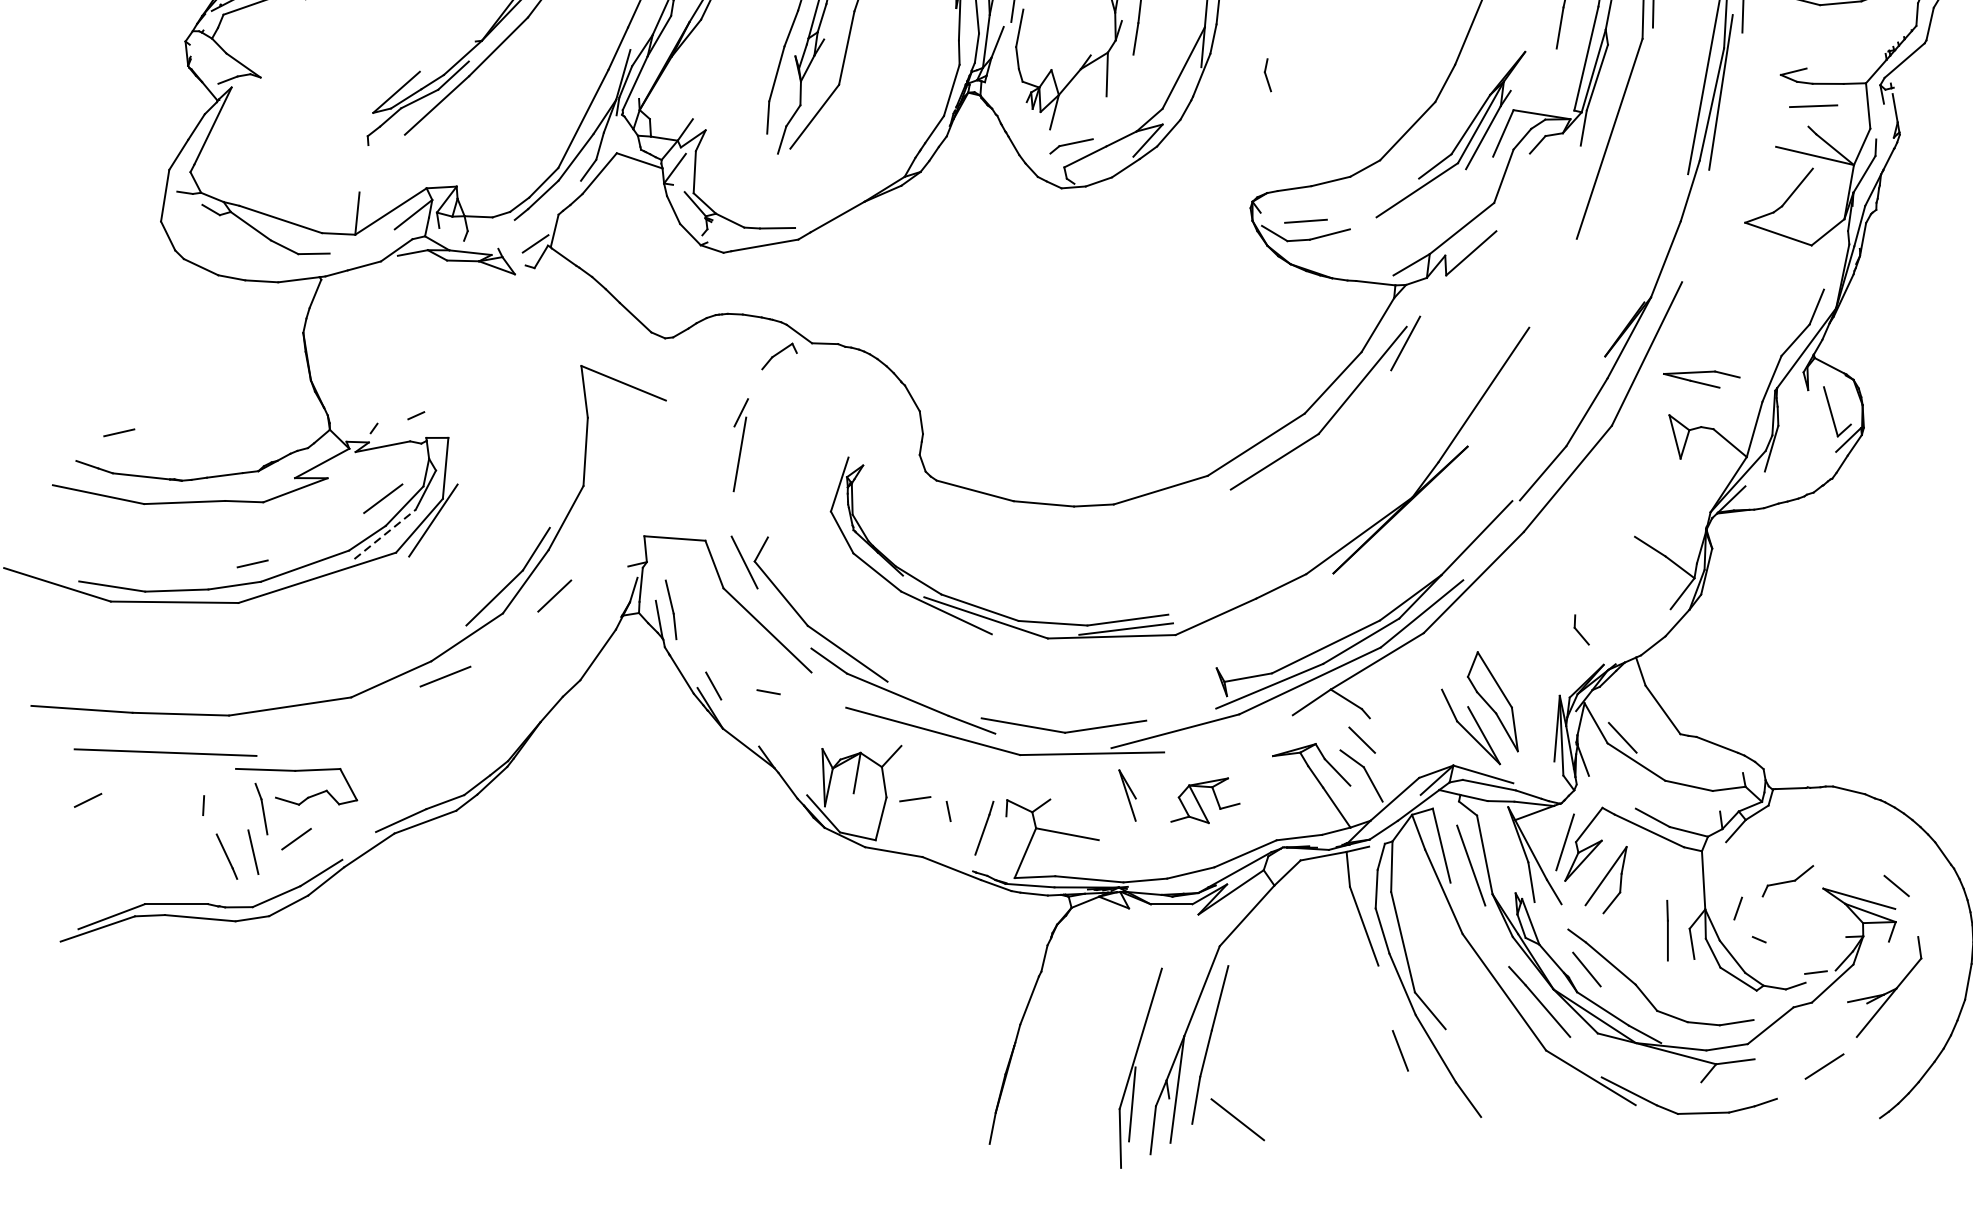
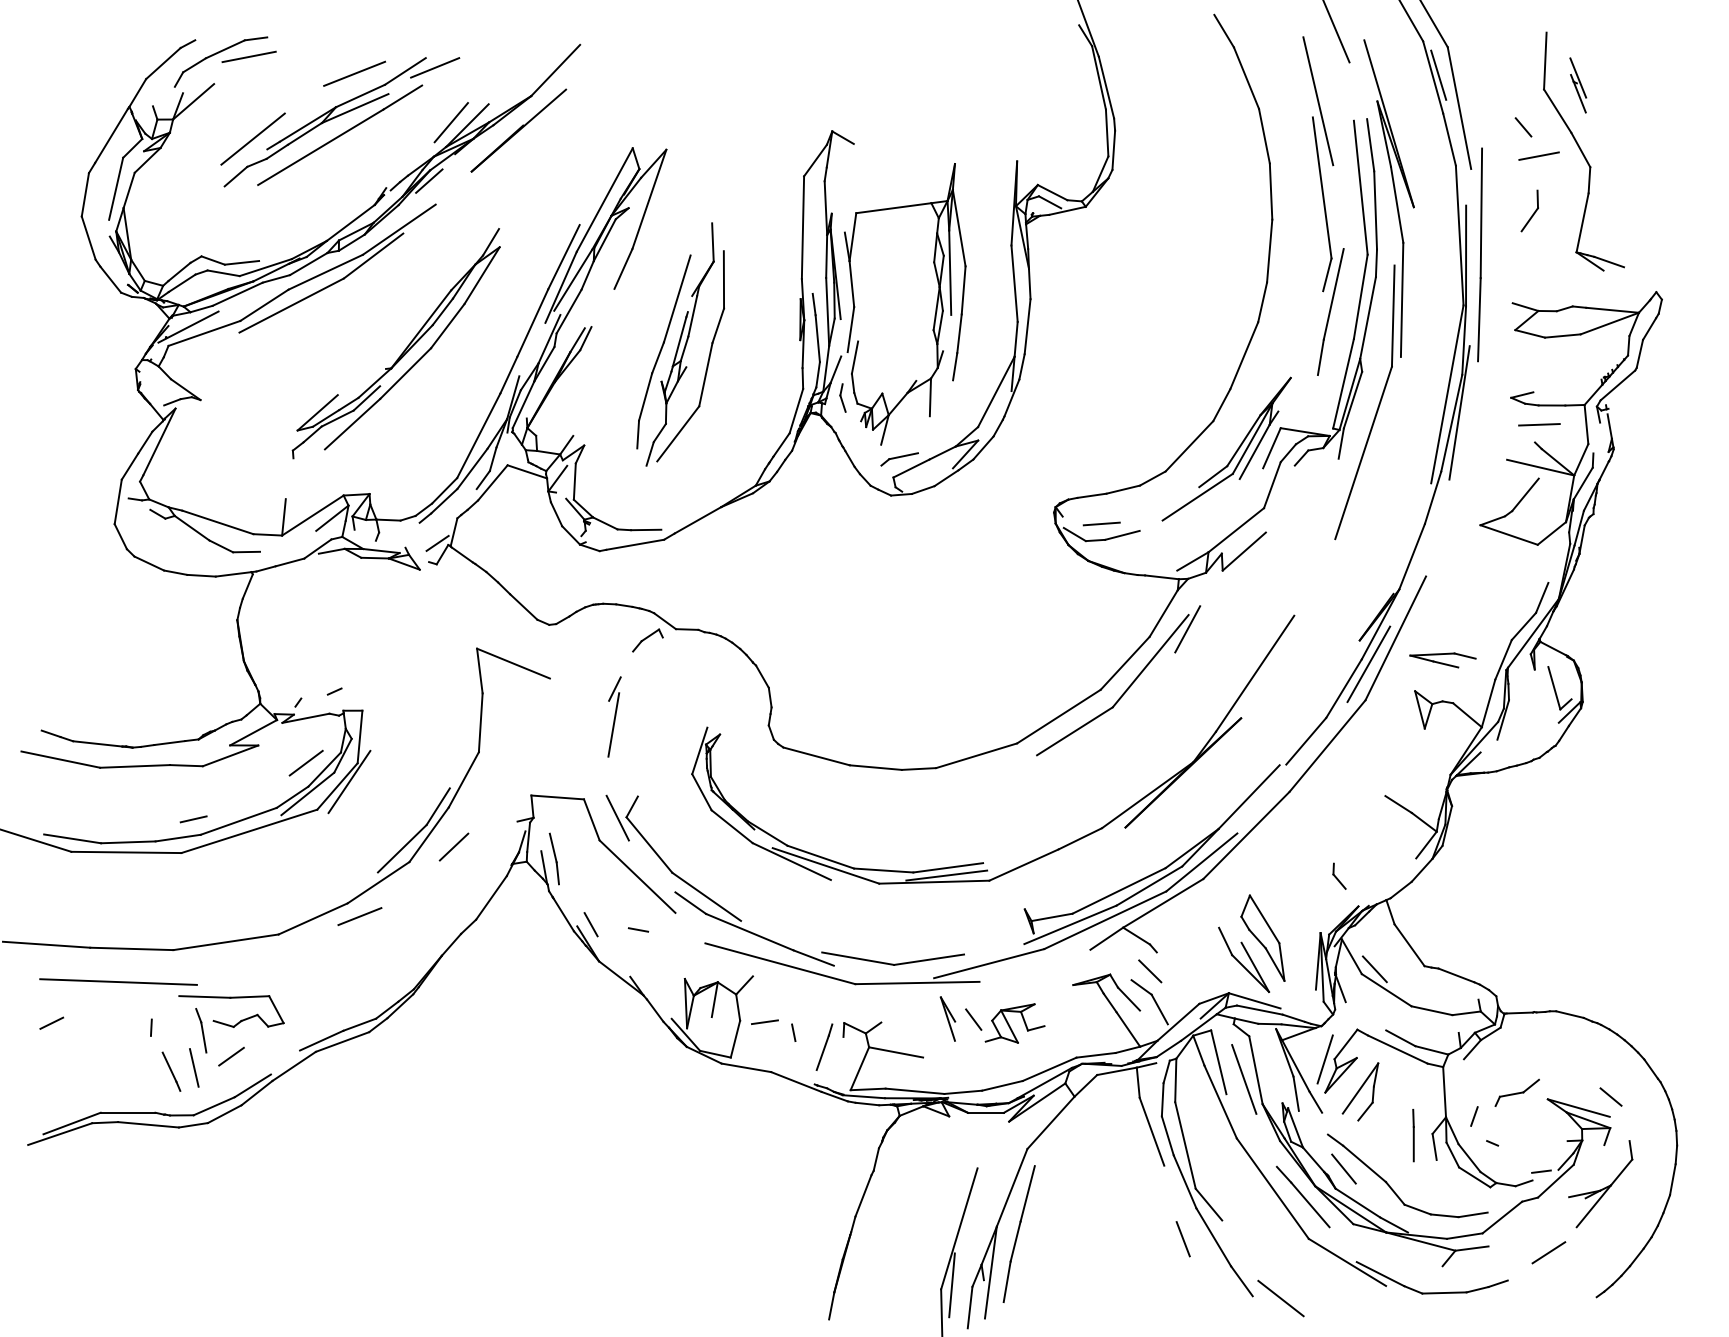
part: (1267, 74) -> (842, 397), moved
line: (1615, 384) -> (1368, 664), added
line: (119, 433) -> (78, 706), removed
line: (384, 533) -> (307, 793), dashed -> solid
line: (1157, 796) -> (973, 1019), added
line: (1237, 1119) -> (1280, 1298), moved

